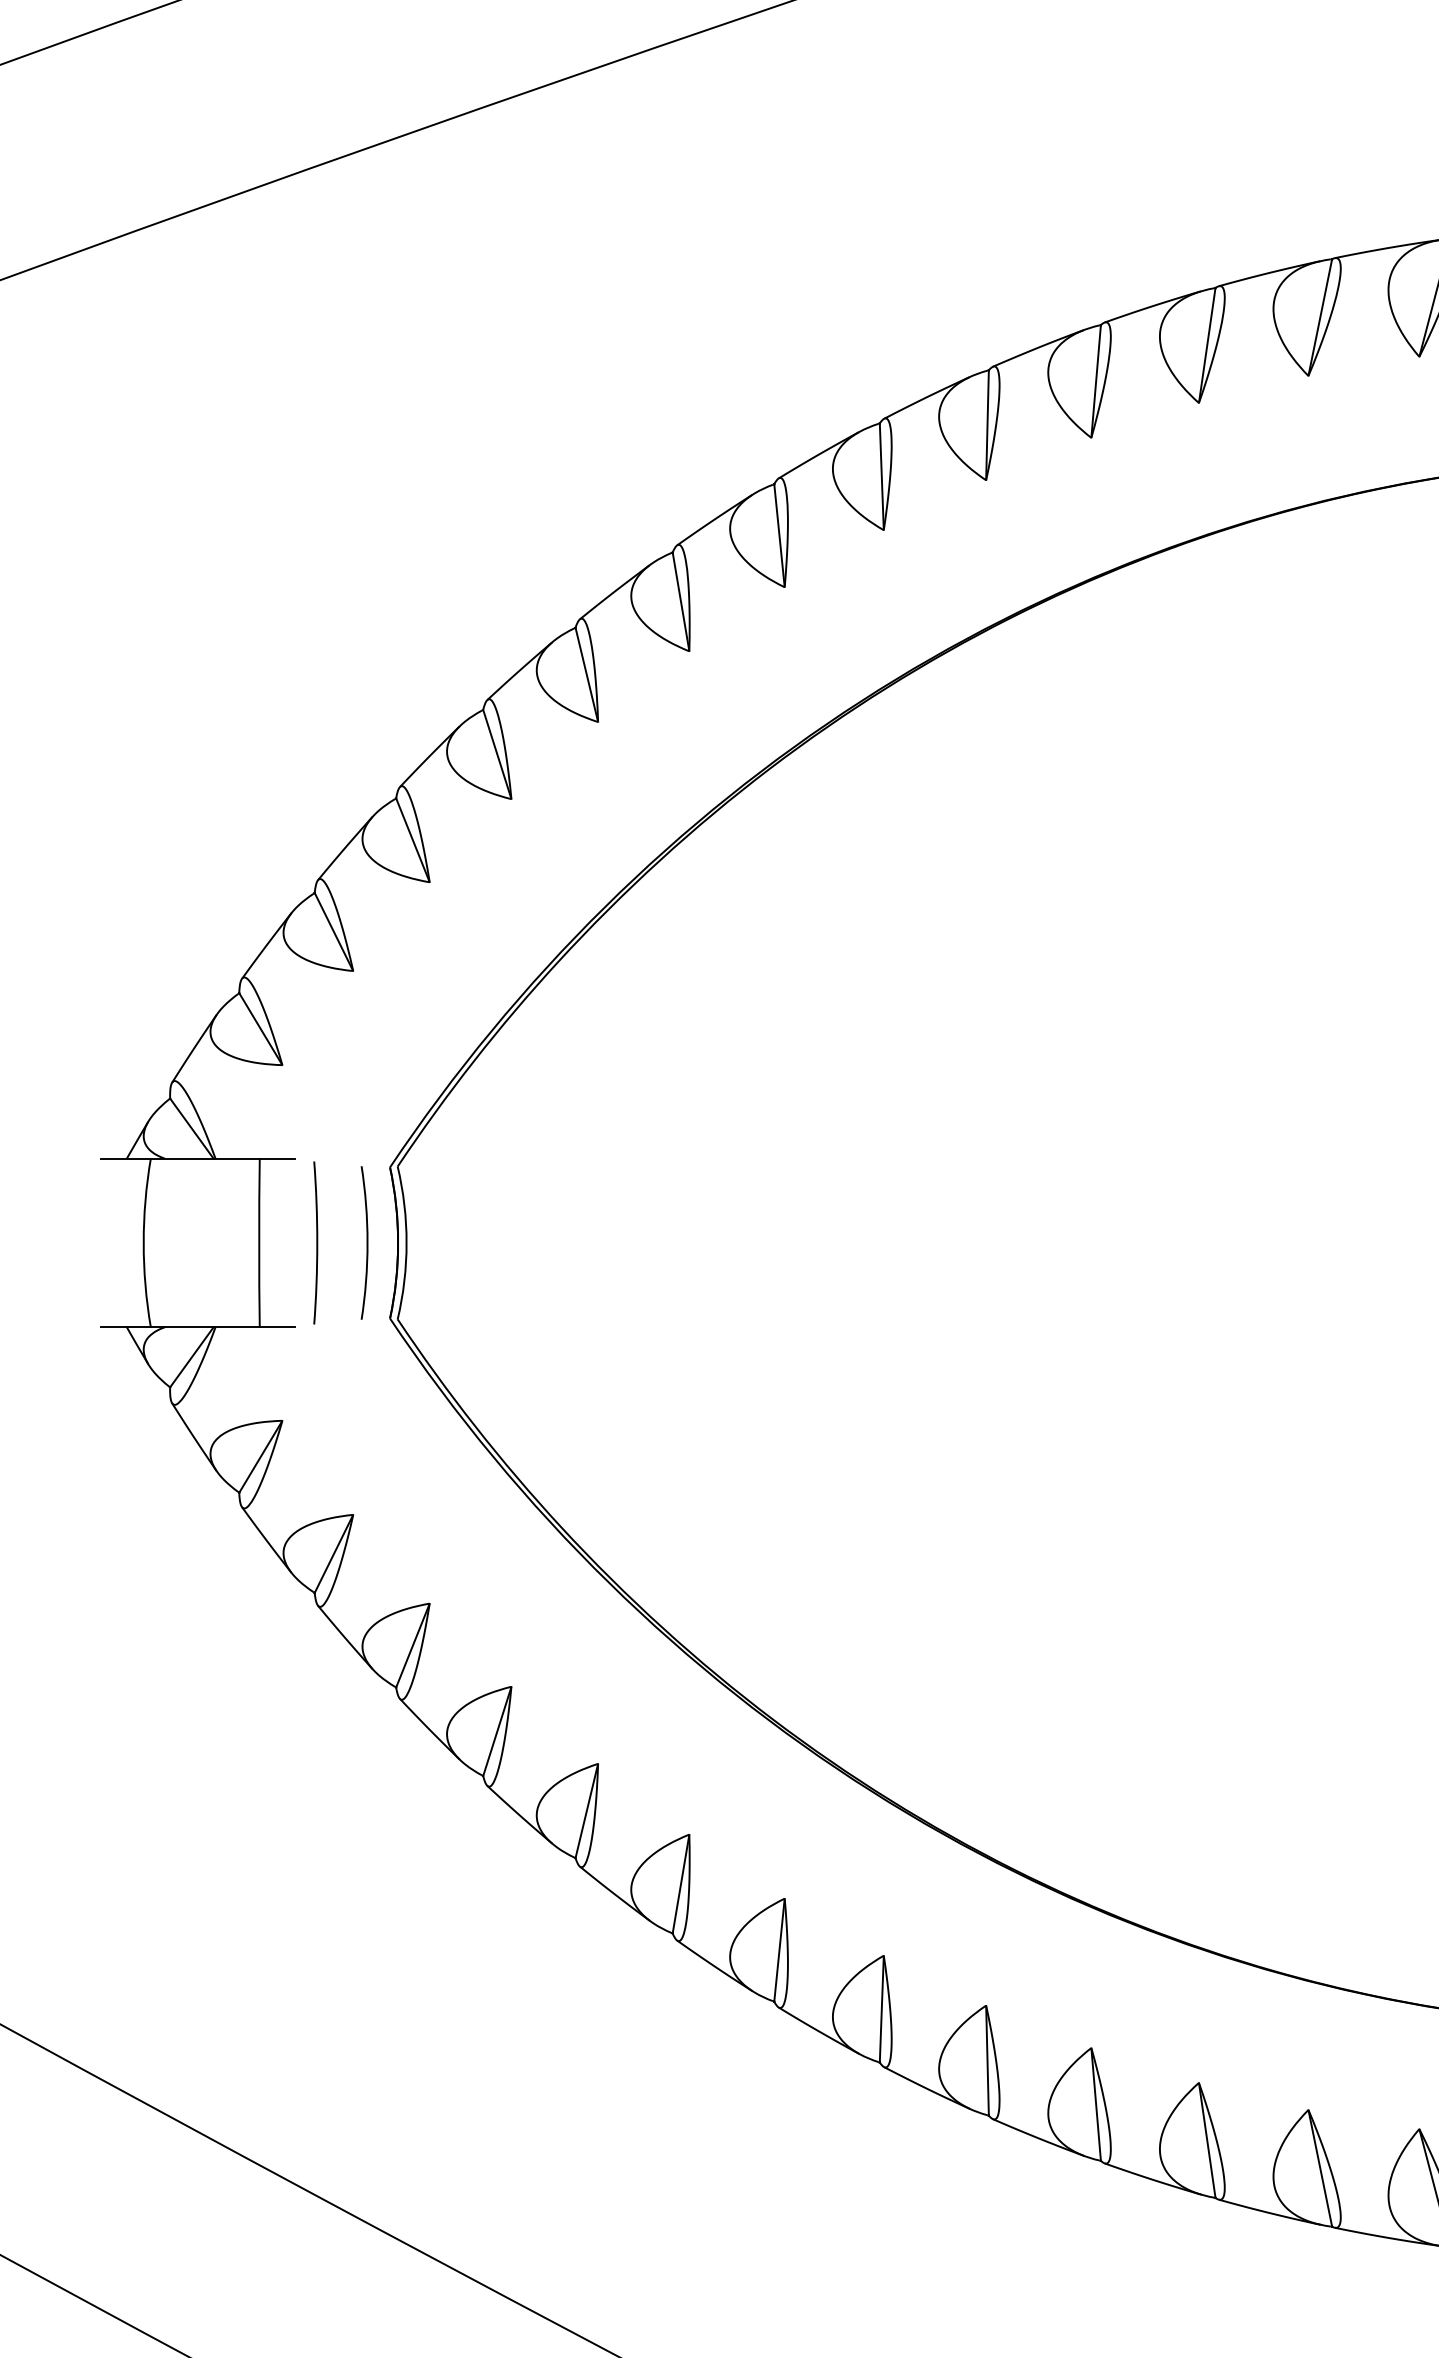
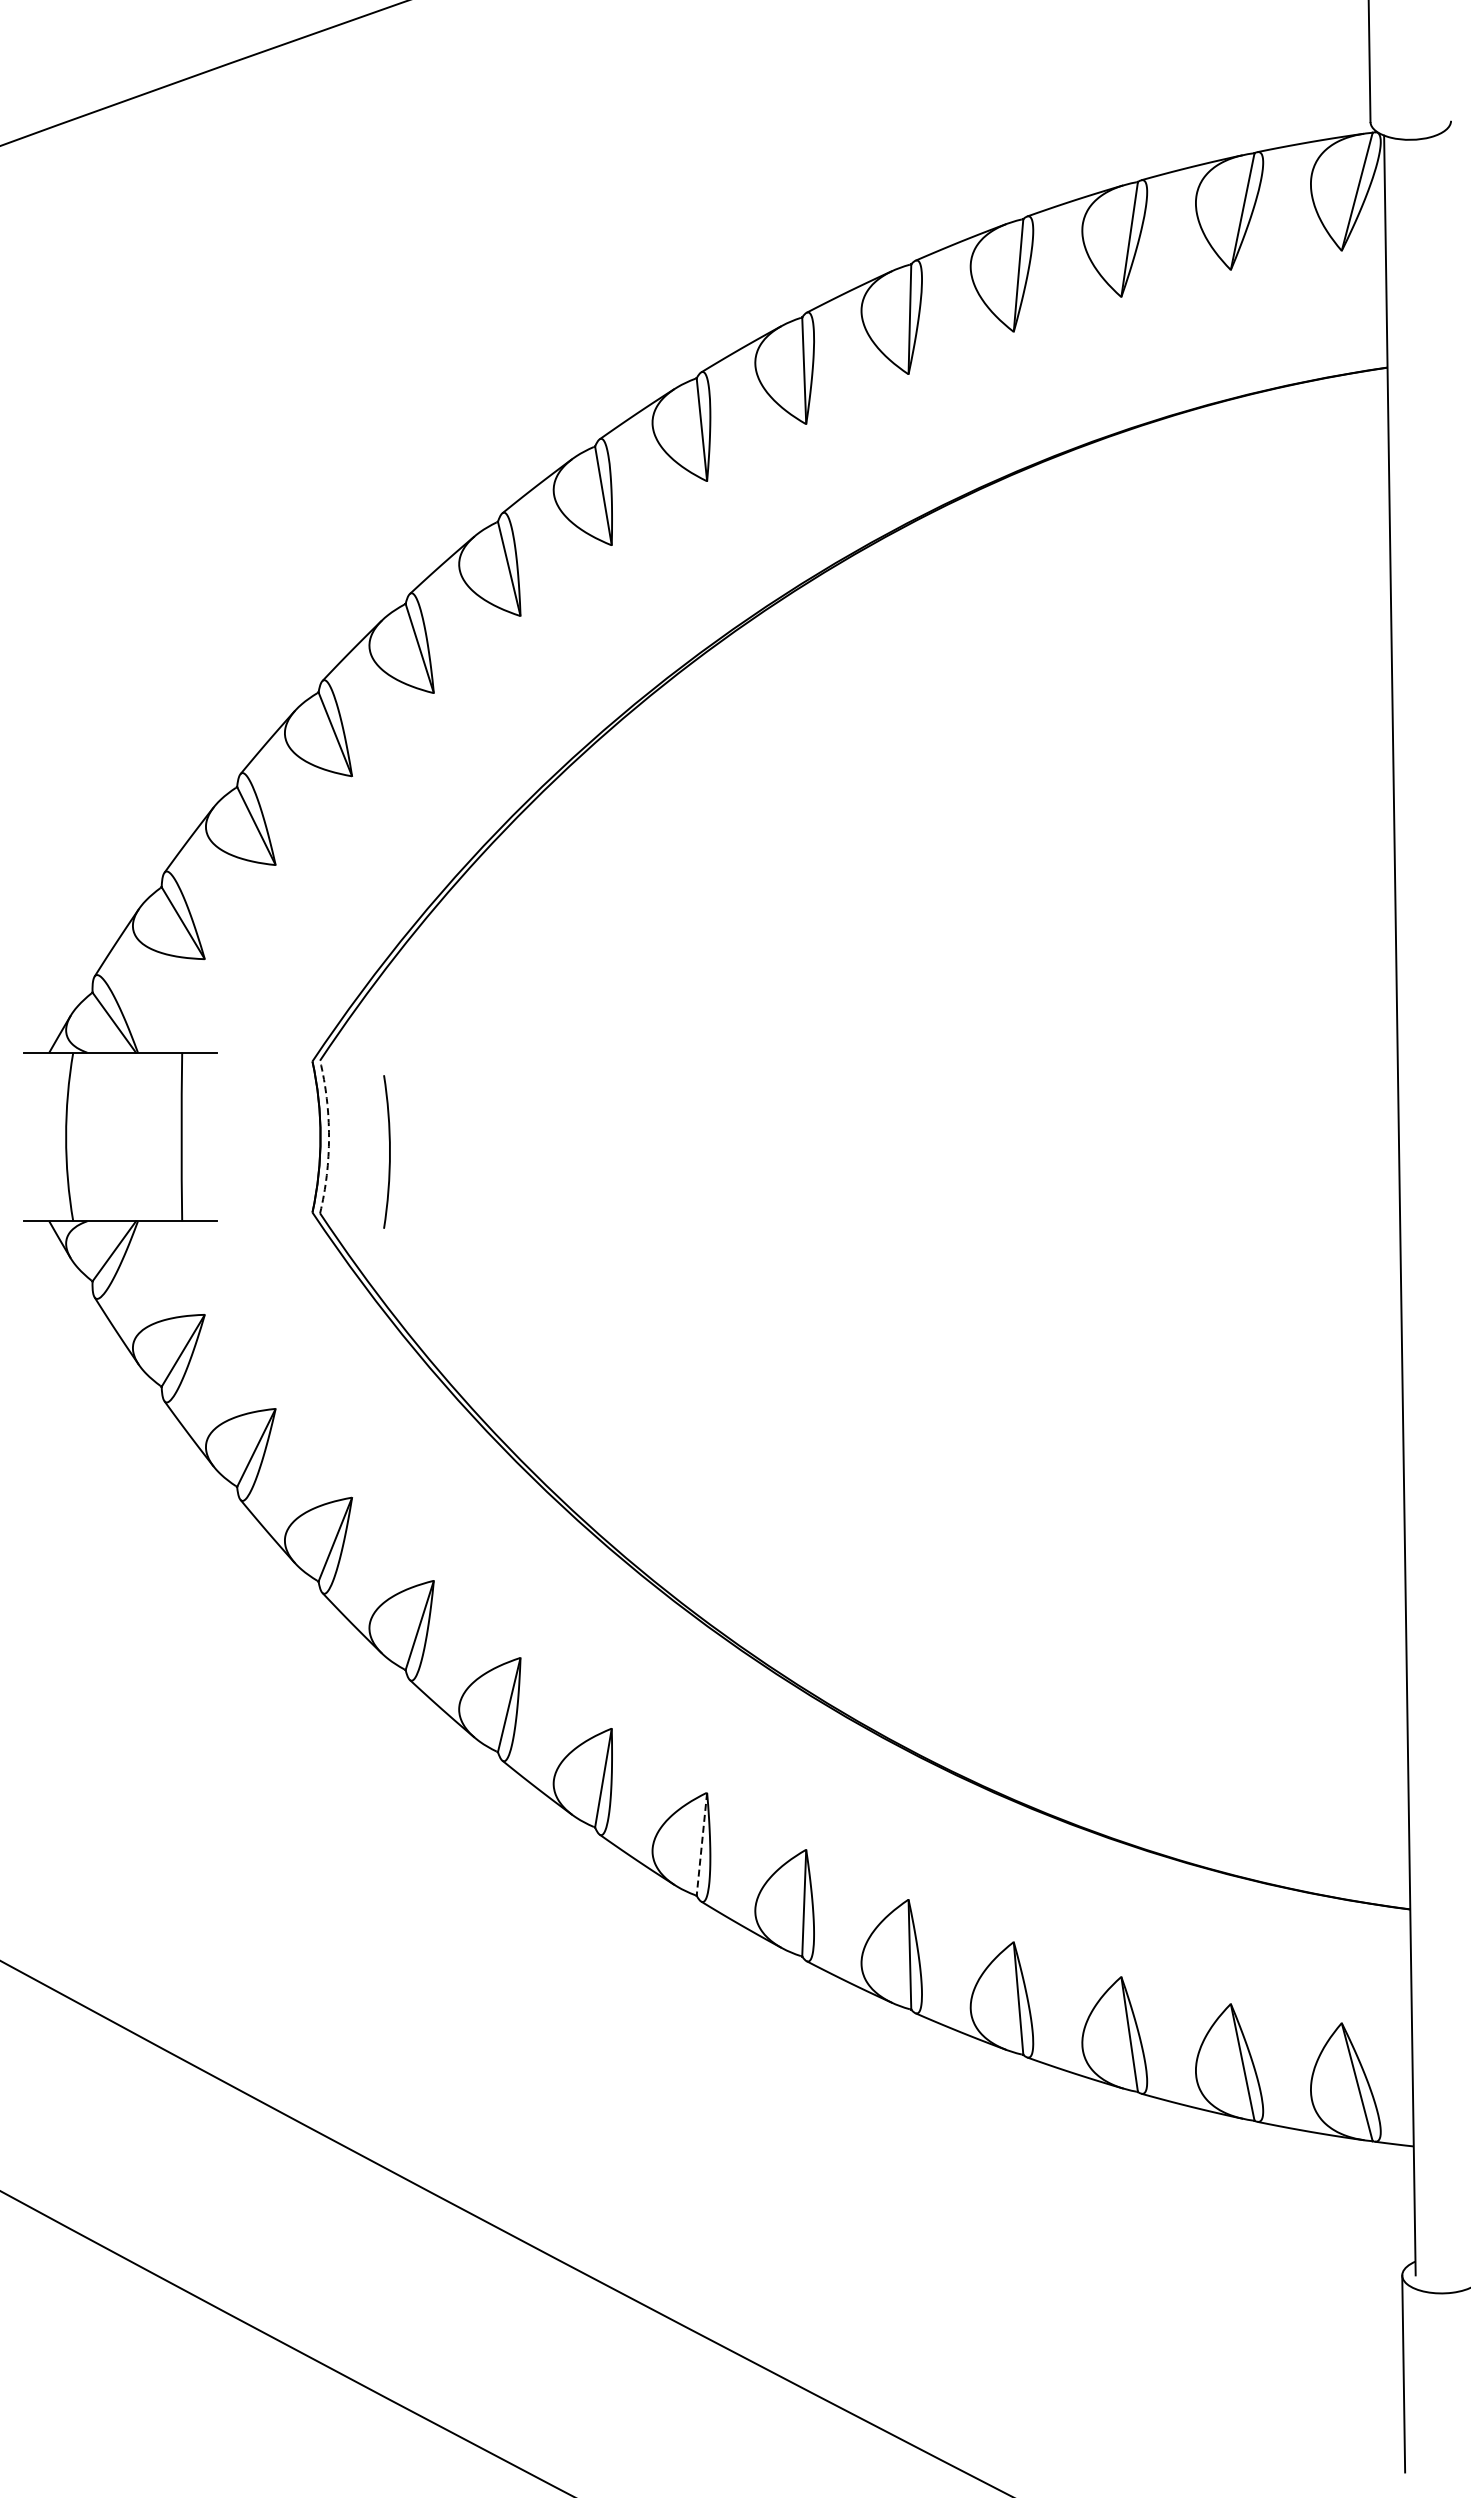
curve: (316, 1242) -> (238, 1136), removed
curve: (367, 1242) -> (389, 1151), moved
arc: (407, 1243) -> (329, 1137), solid -> dashed
line: (779, 1950) -> (701, 1844), solid -> dashed

